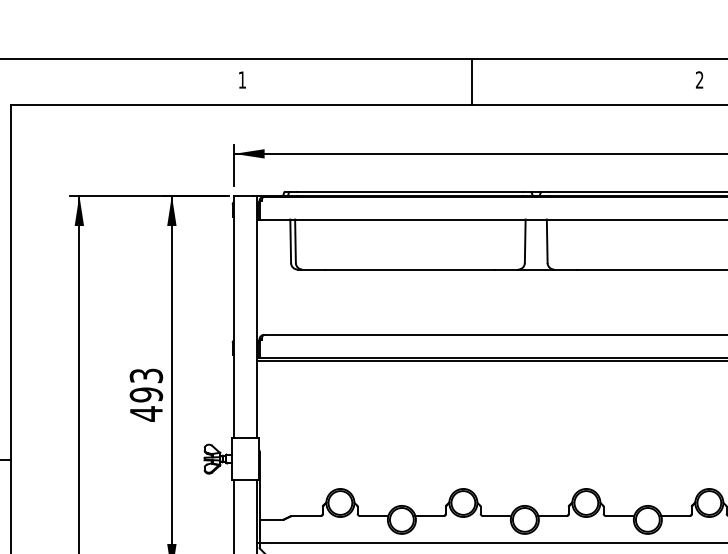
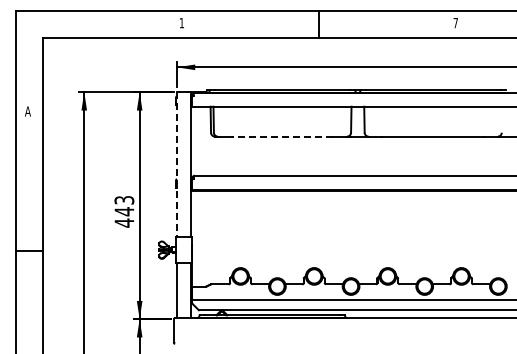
text: (699, 78) -> (455, 22), 2 -> 7
line: (410, 269) -> (282, 136), solid -> dashed
line: (233, 317) -> (176, 165), solid -> dashed
text: (146, 394) -> (124, 211), 493 -> 443

